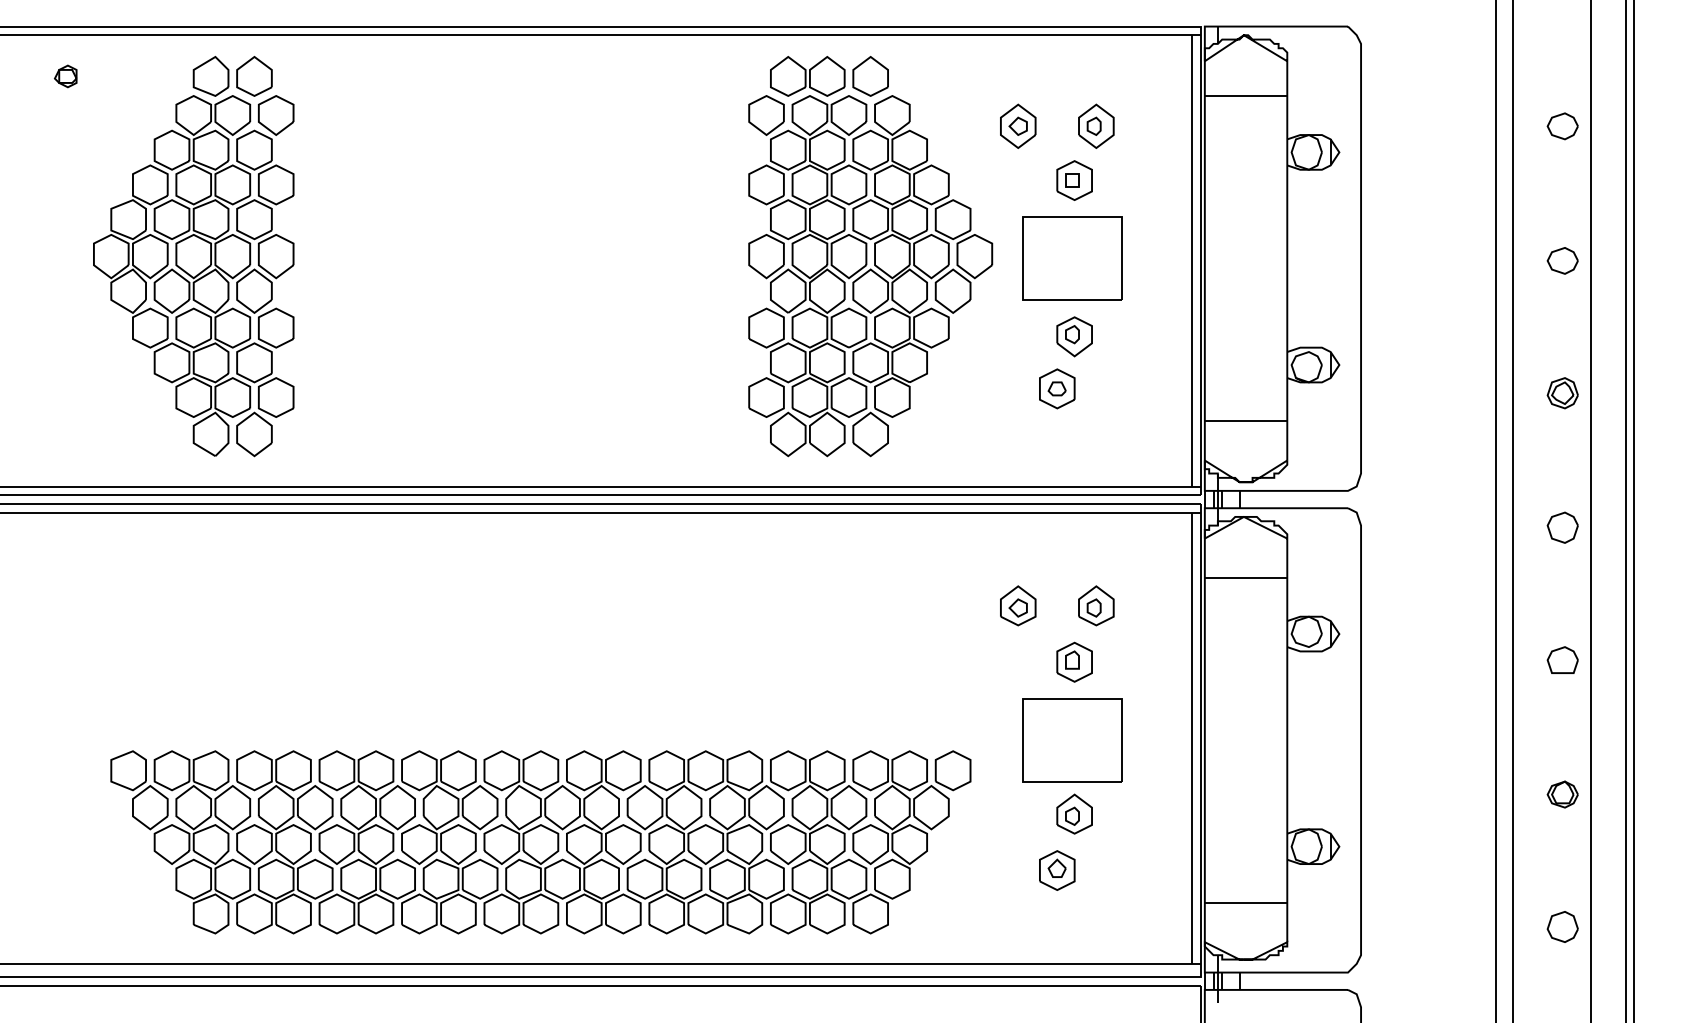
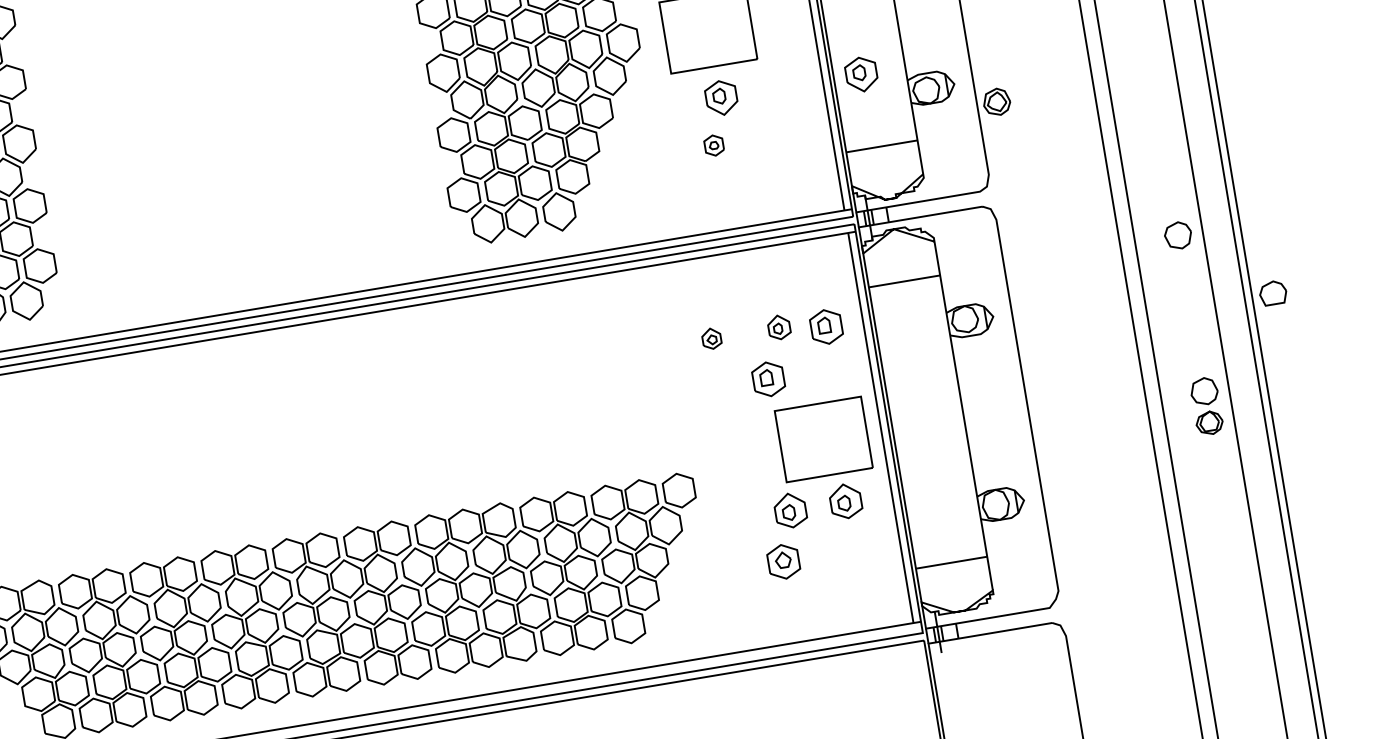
part: (1236, 336) -> (861, 74), added
part: (1057, 388) -> (714, 145), size x0.6
part: (1562, 393) -> (996, 102), moved
part: (1562, 527) -> (1177, 235), moved
part: (1018, 605) -> (711, 338), size x0.6
part: (1096, 605) -> (779, 327), size x0.7
part: (1149, 613) -> (826, 326), added
part: (1562, 659) -> (1272, 292), moved
part: (1072, 740) -> (823, 439), moved
part: (1138, 813) -> (845, 500), added
part: (1562, 926) -> (1204, 391), moved

